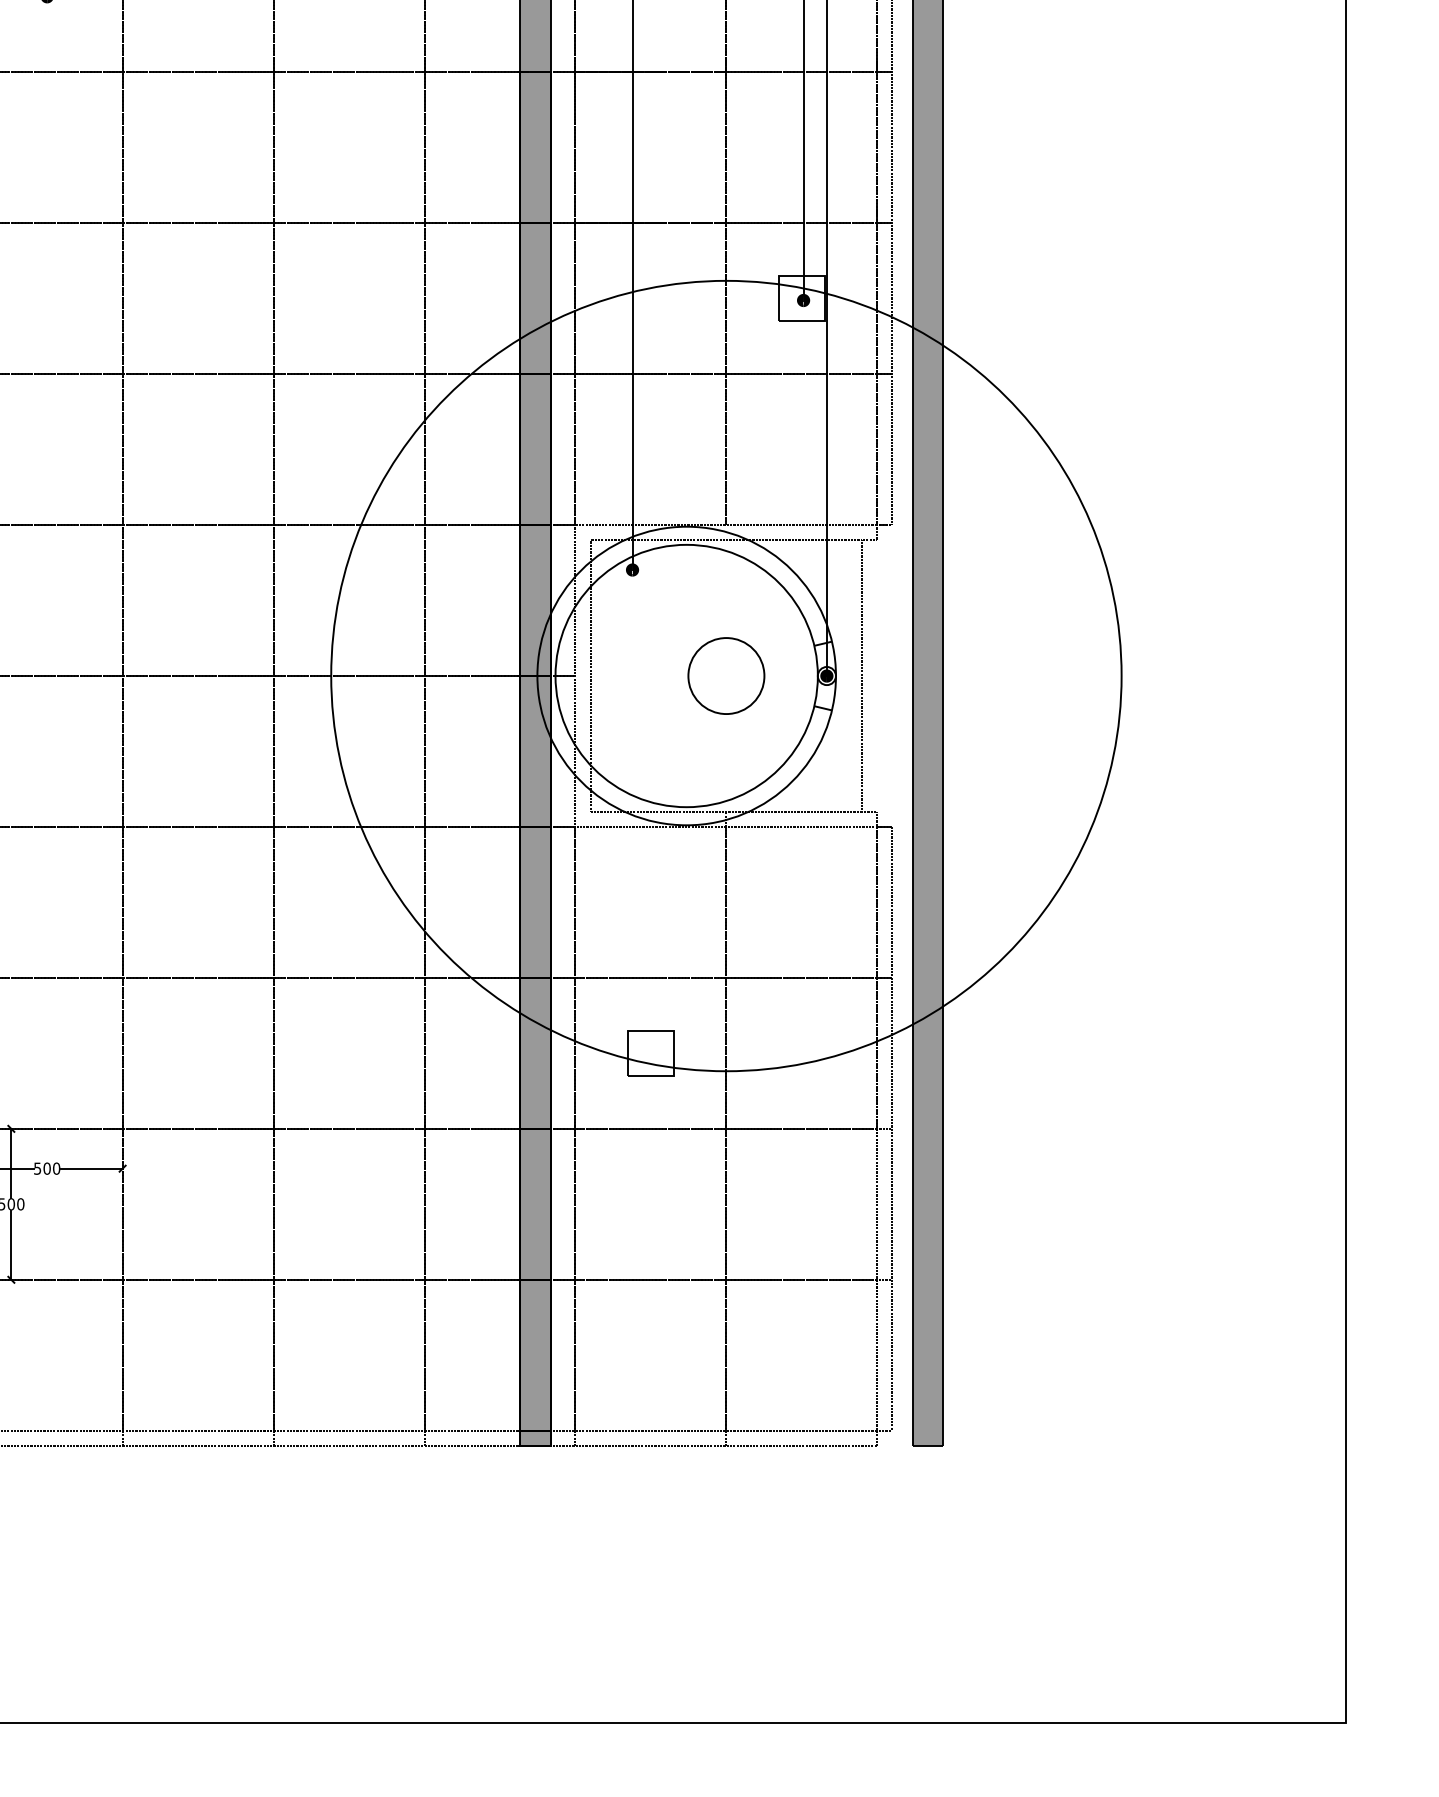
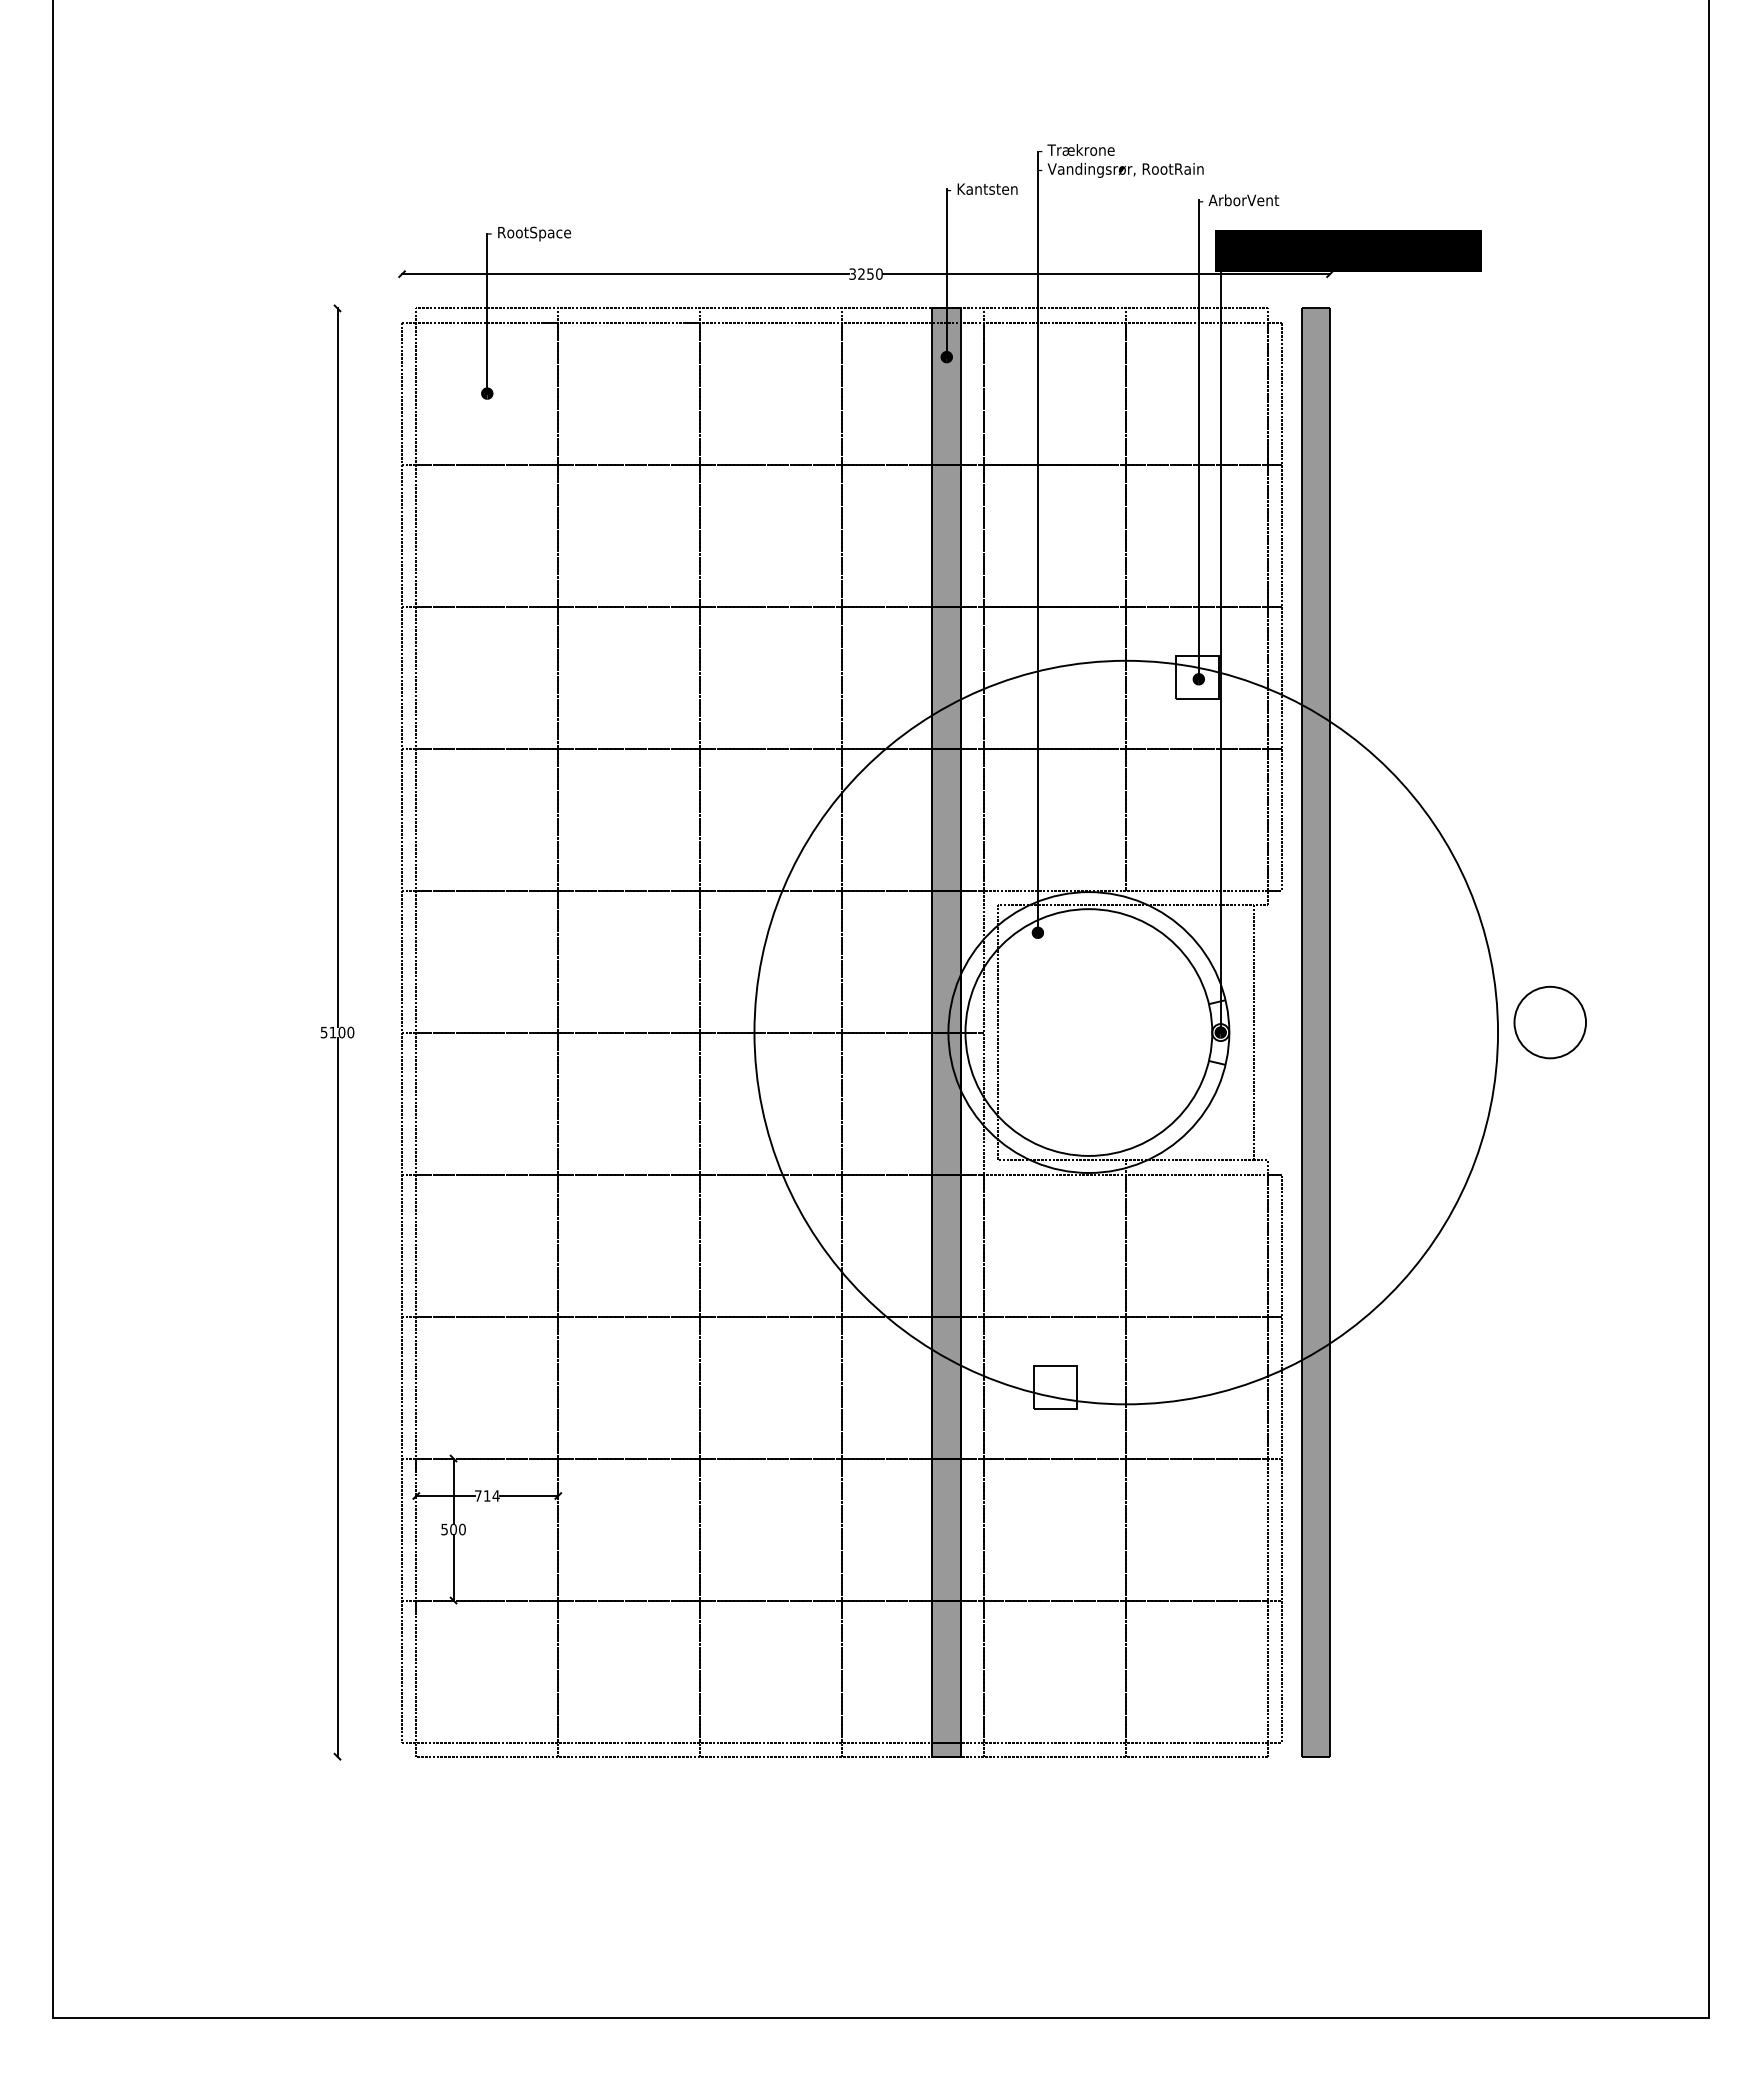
circle: (725, 675) -> (1549, 1022), moved
text: (47, 1168) -> (487, 1495), 500 -> 714

